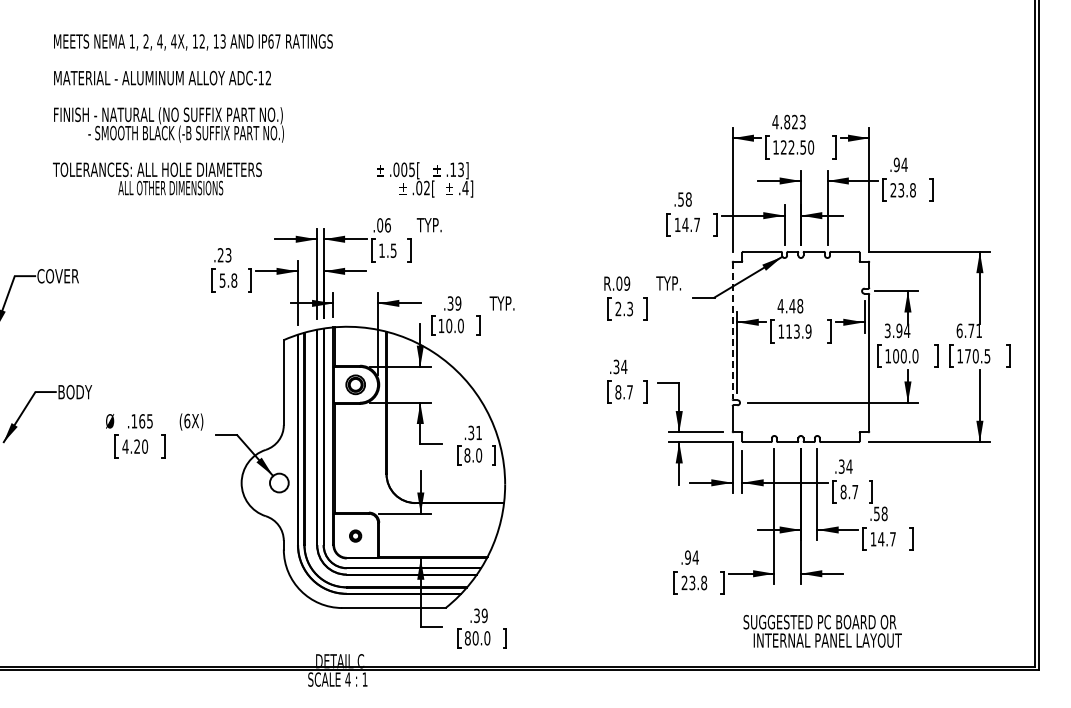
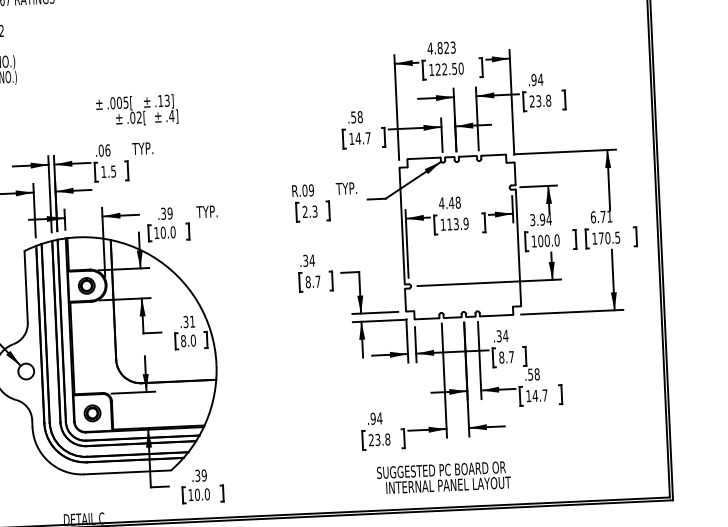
line: (732, 331) -> (402, 226), dashed -> solid
part: (355, 535) -> (92, 412), size x1.67
text: (822, 631) -> (443, 477), moved
text: (467, 638) -> (190, 495), 80.0 -> 10.0

